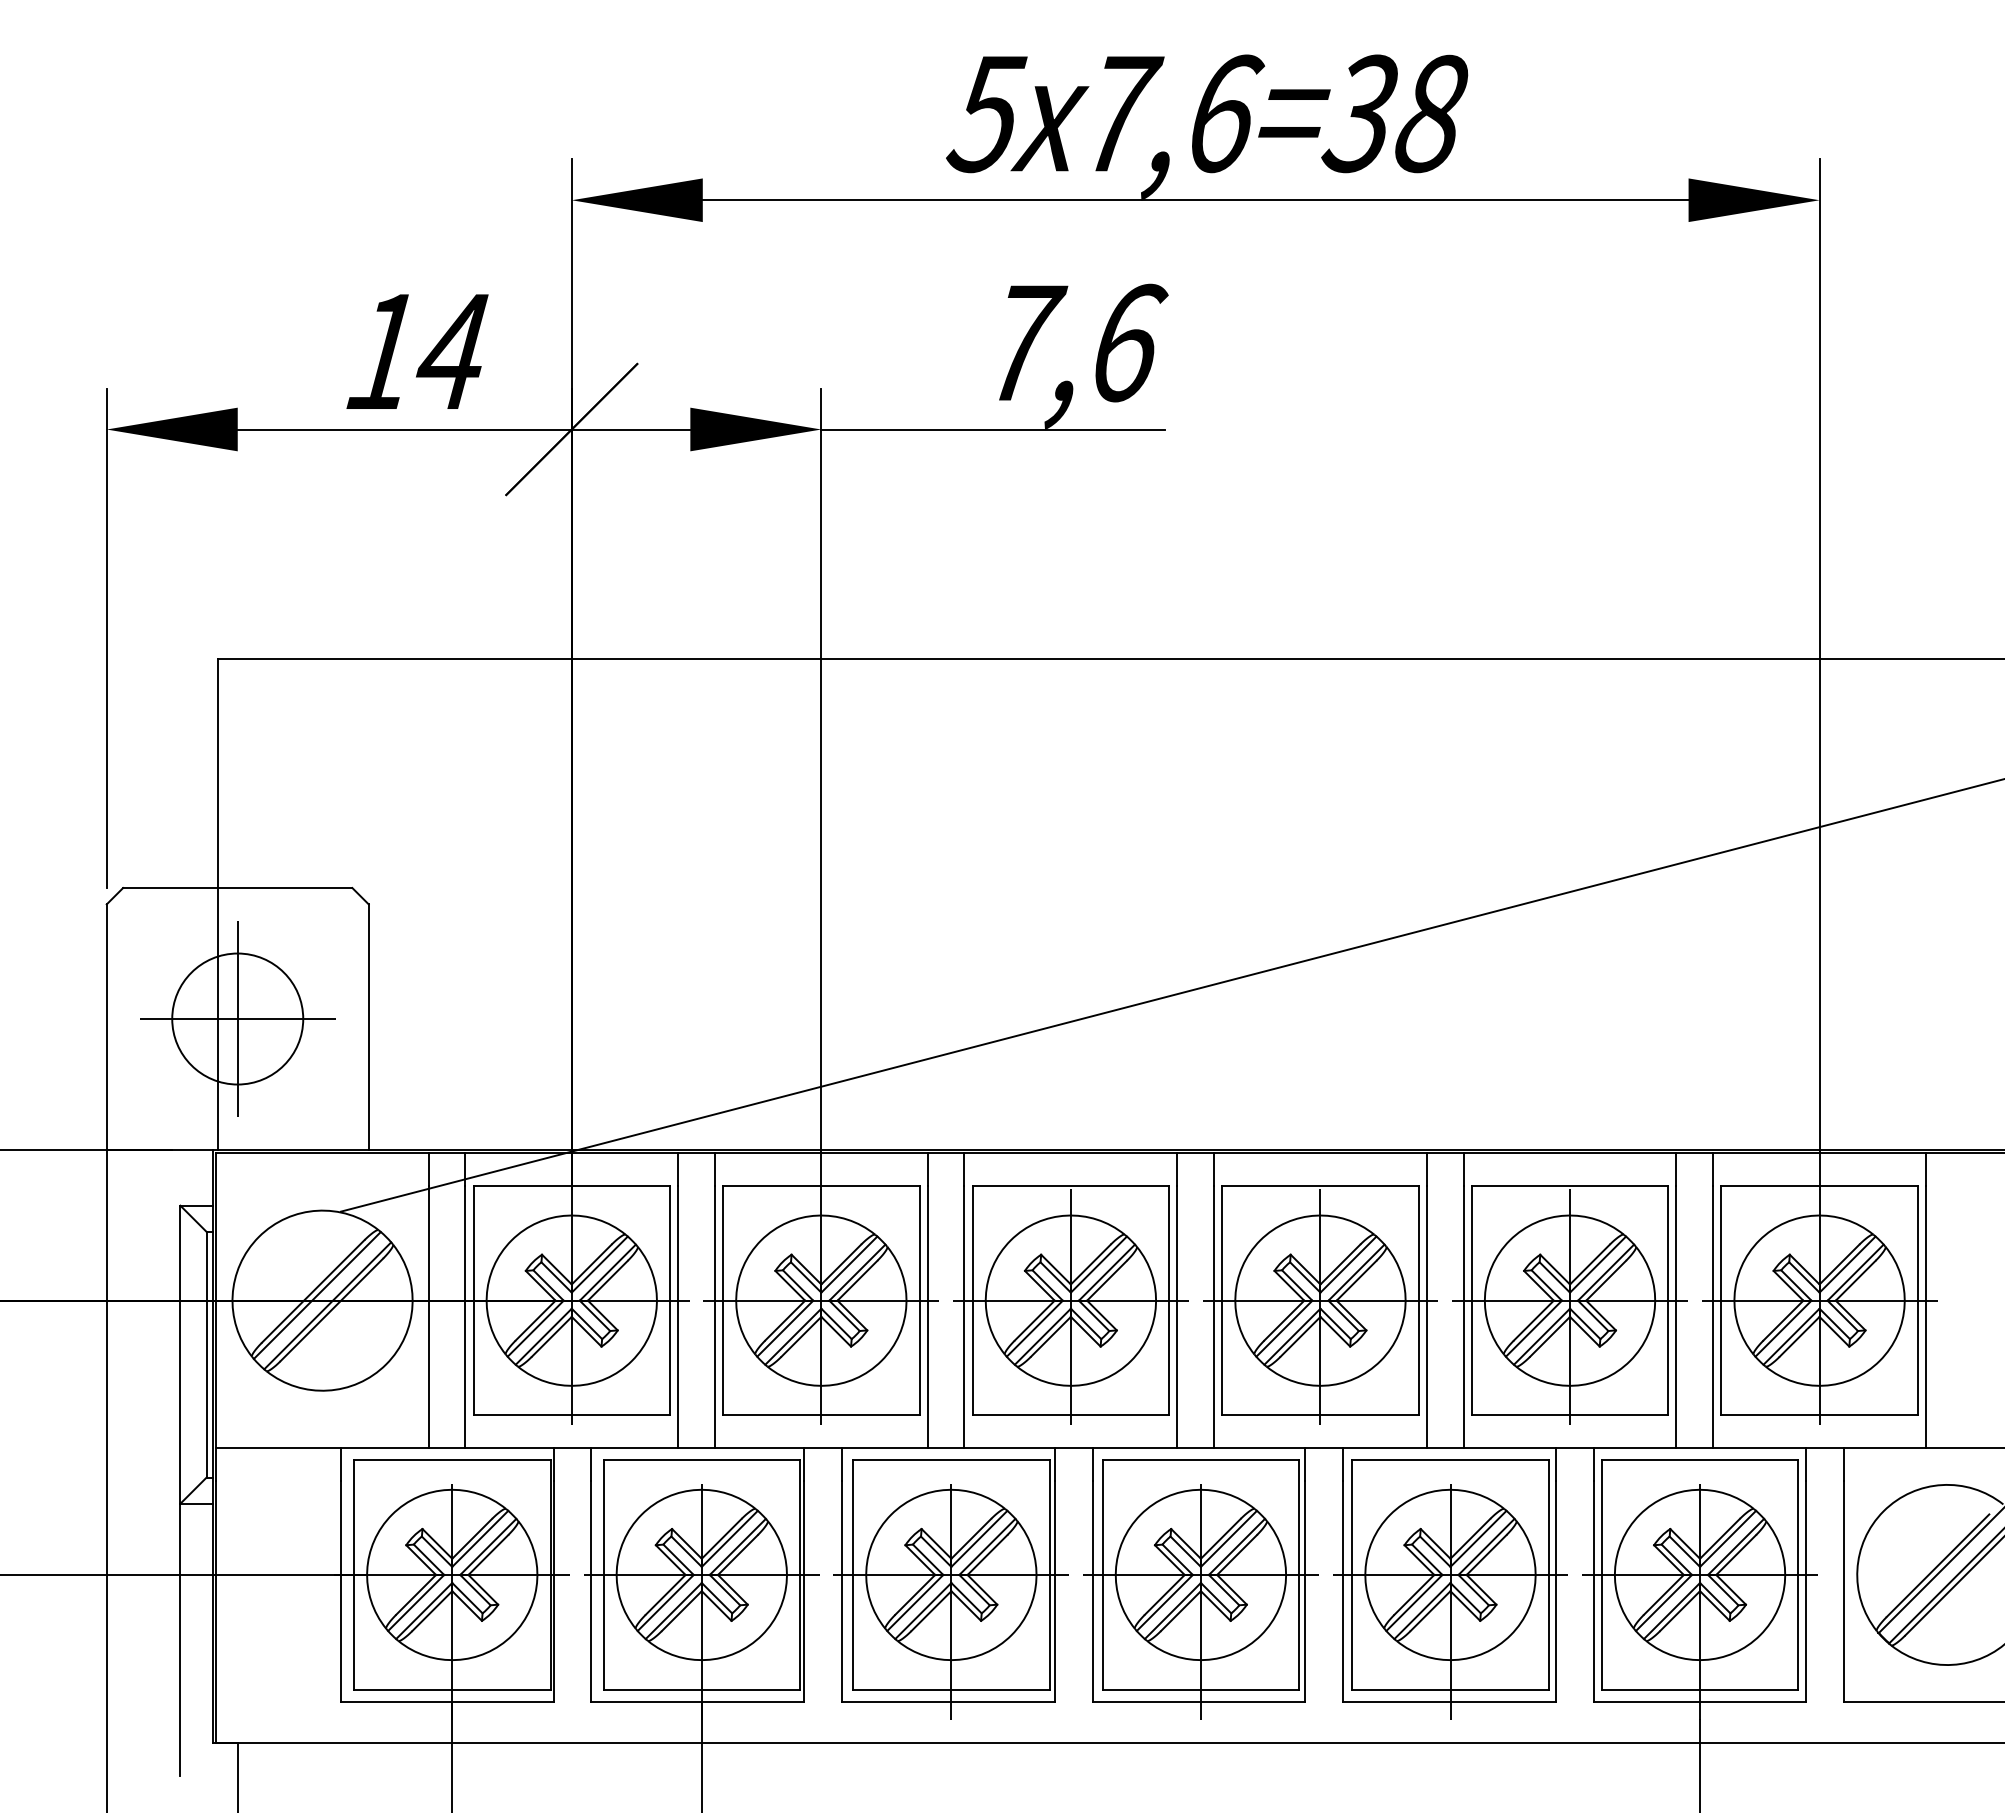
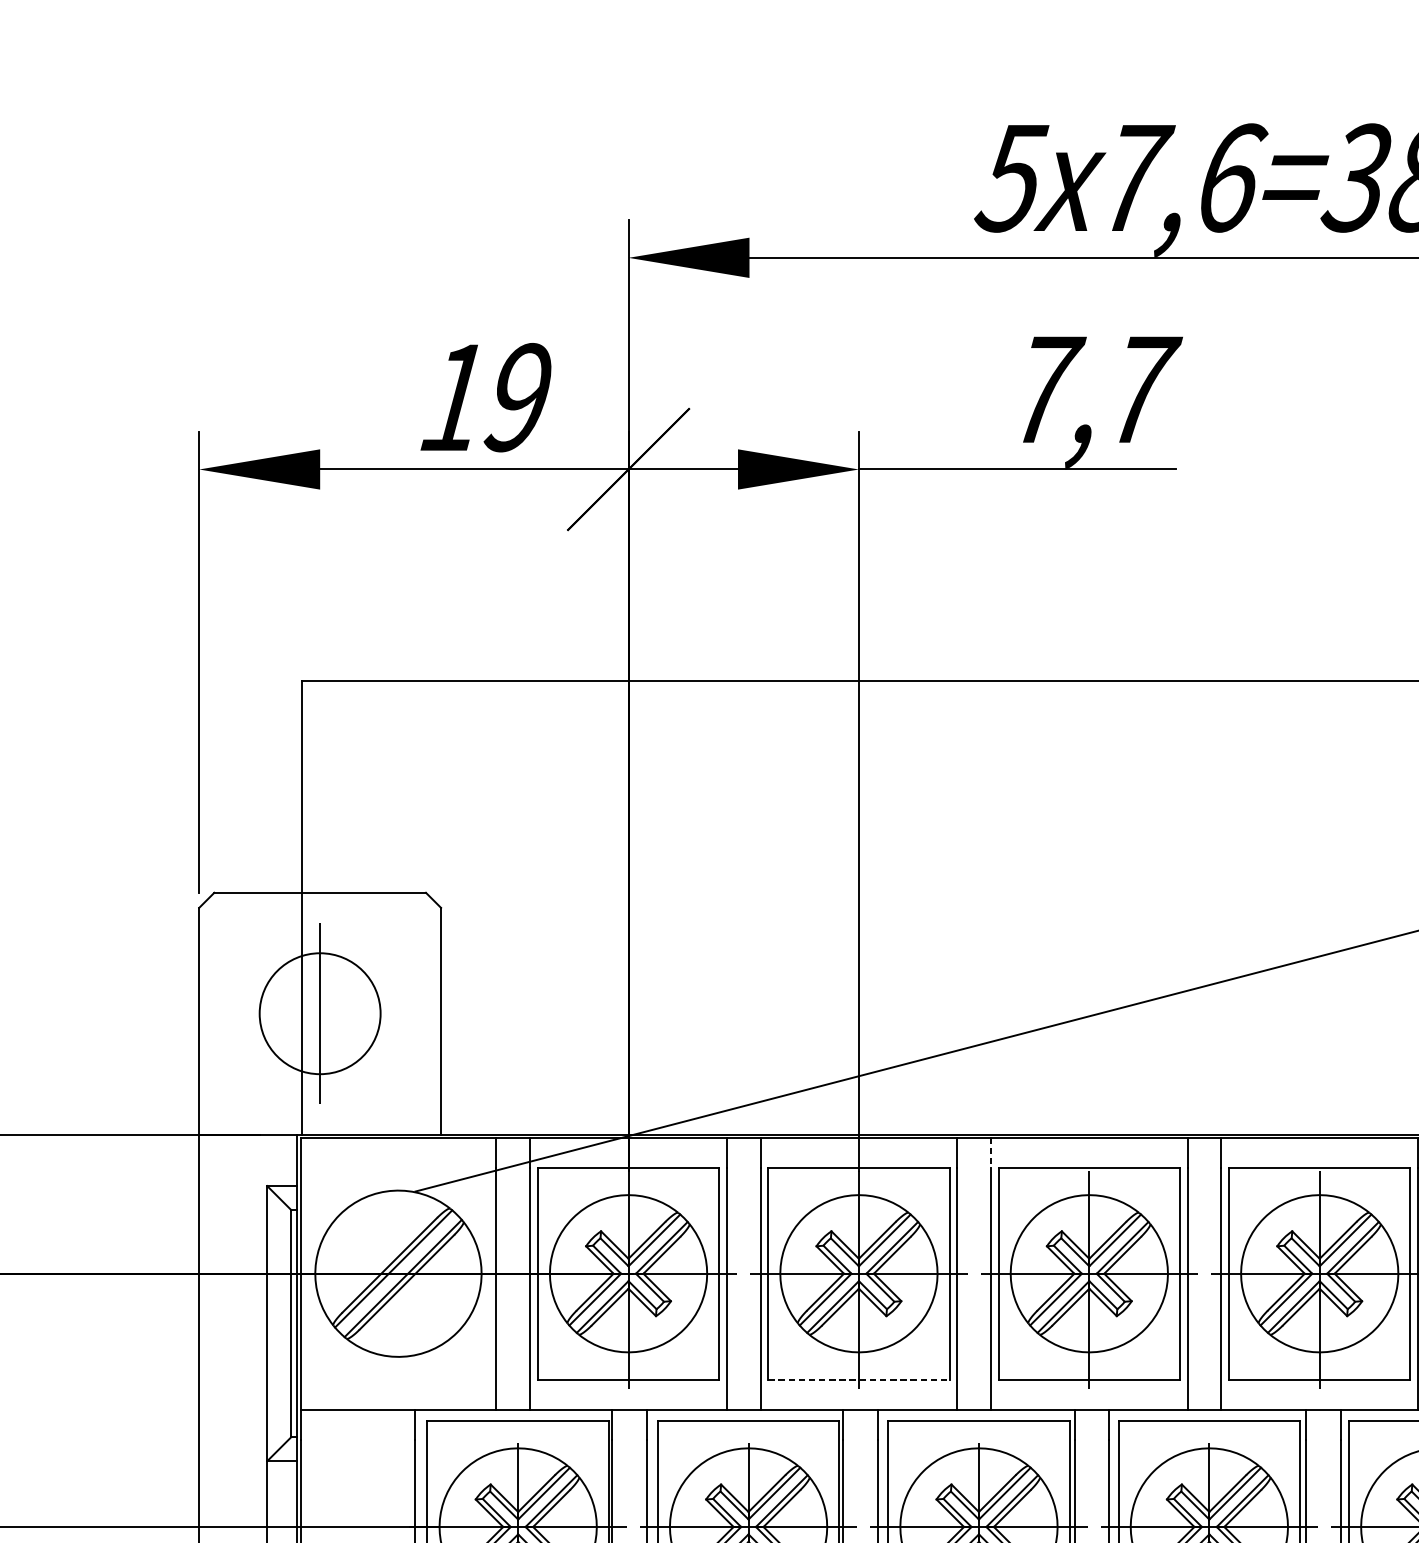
text: (1133, 342) -> (1147, 389), 7,6 -> 7,7
text: (451, 351) -> (517, 397), 14 -> 19
line: (237, 1019) -> (319, 1014), removed
line: (964, 1170) -> (991, 1153), solid -> dashed
line: (821, 1415) -> (859, 1379), solid -> dashed

